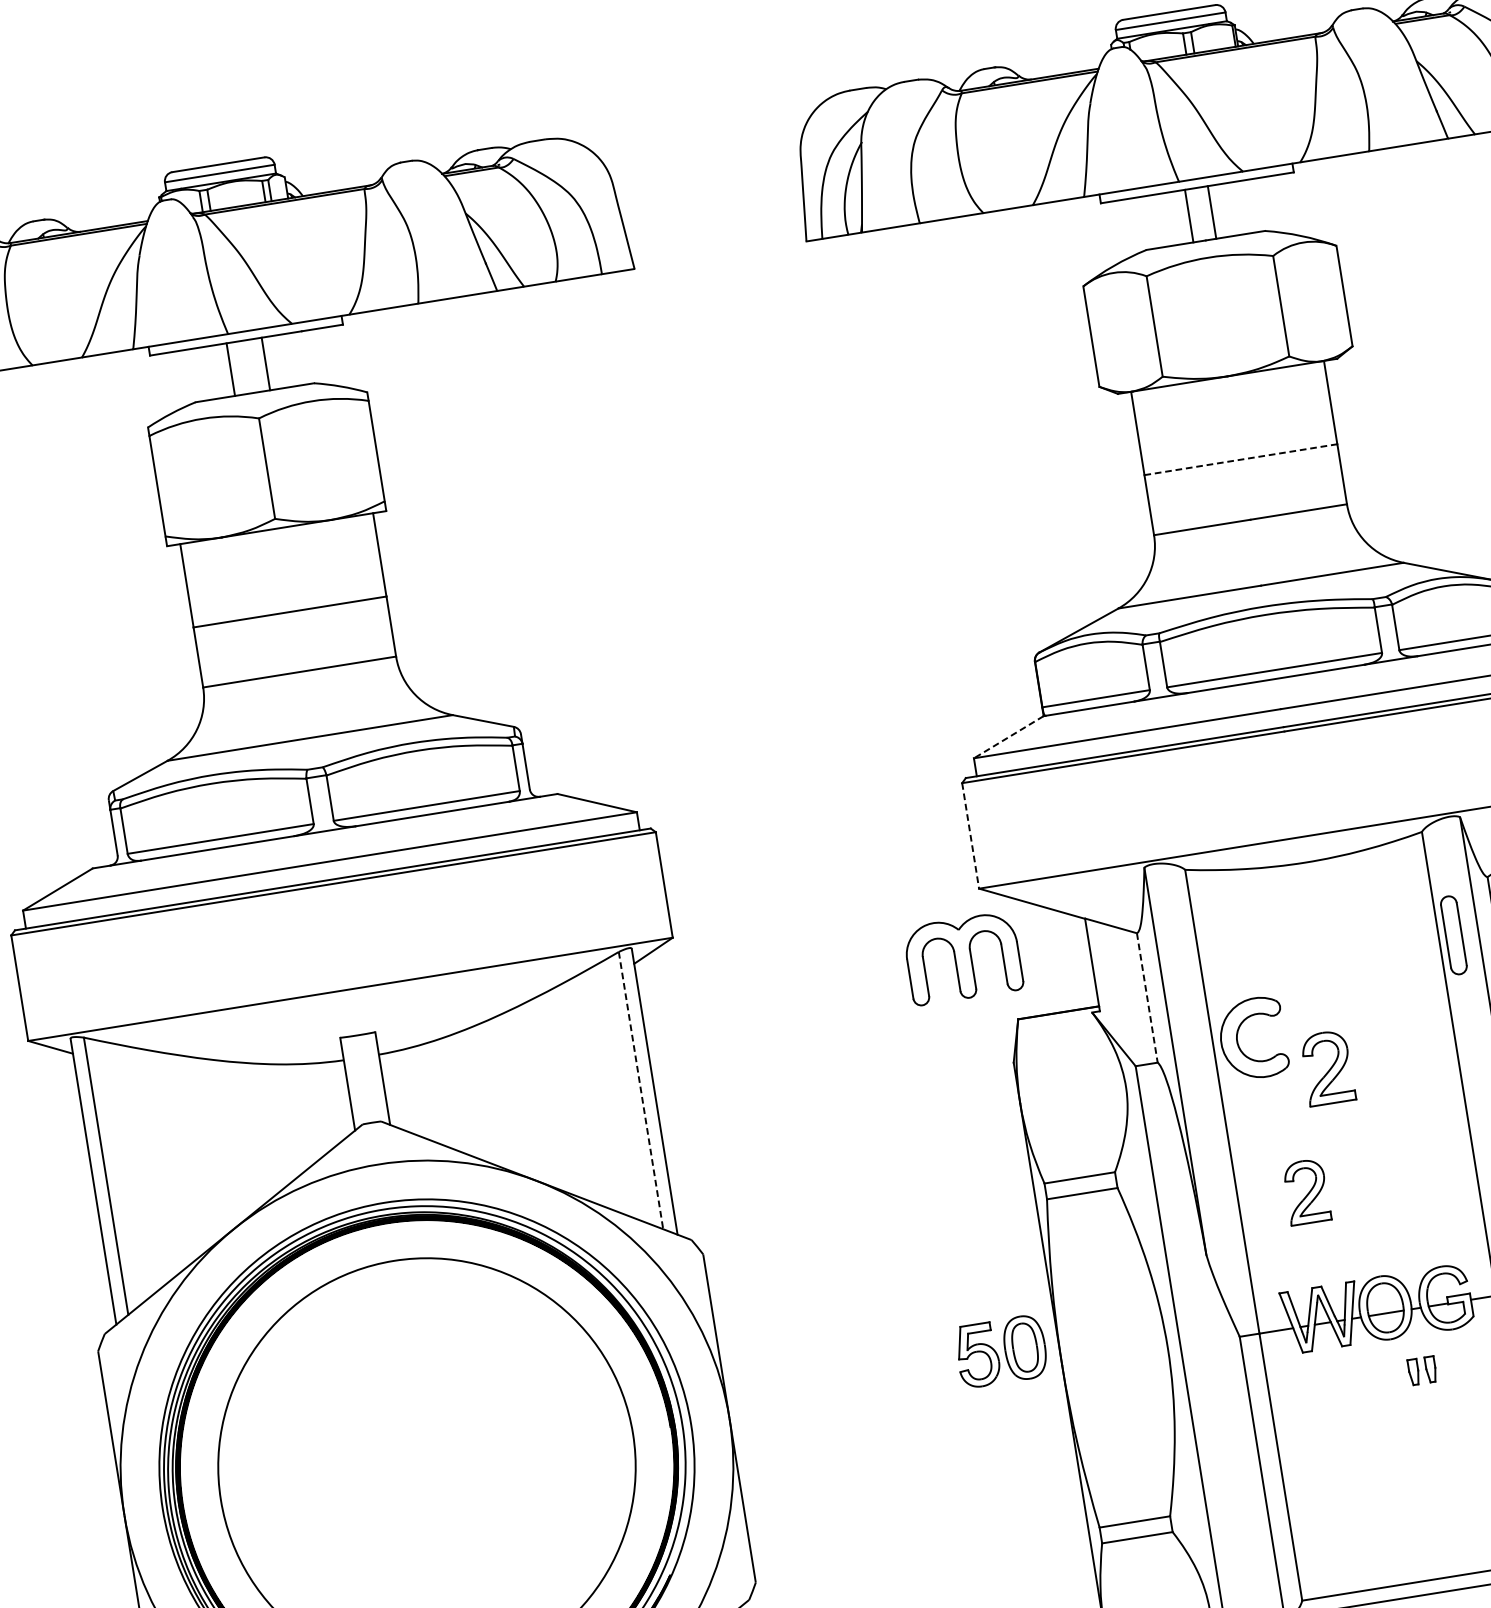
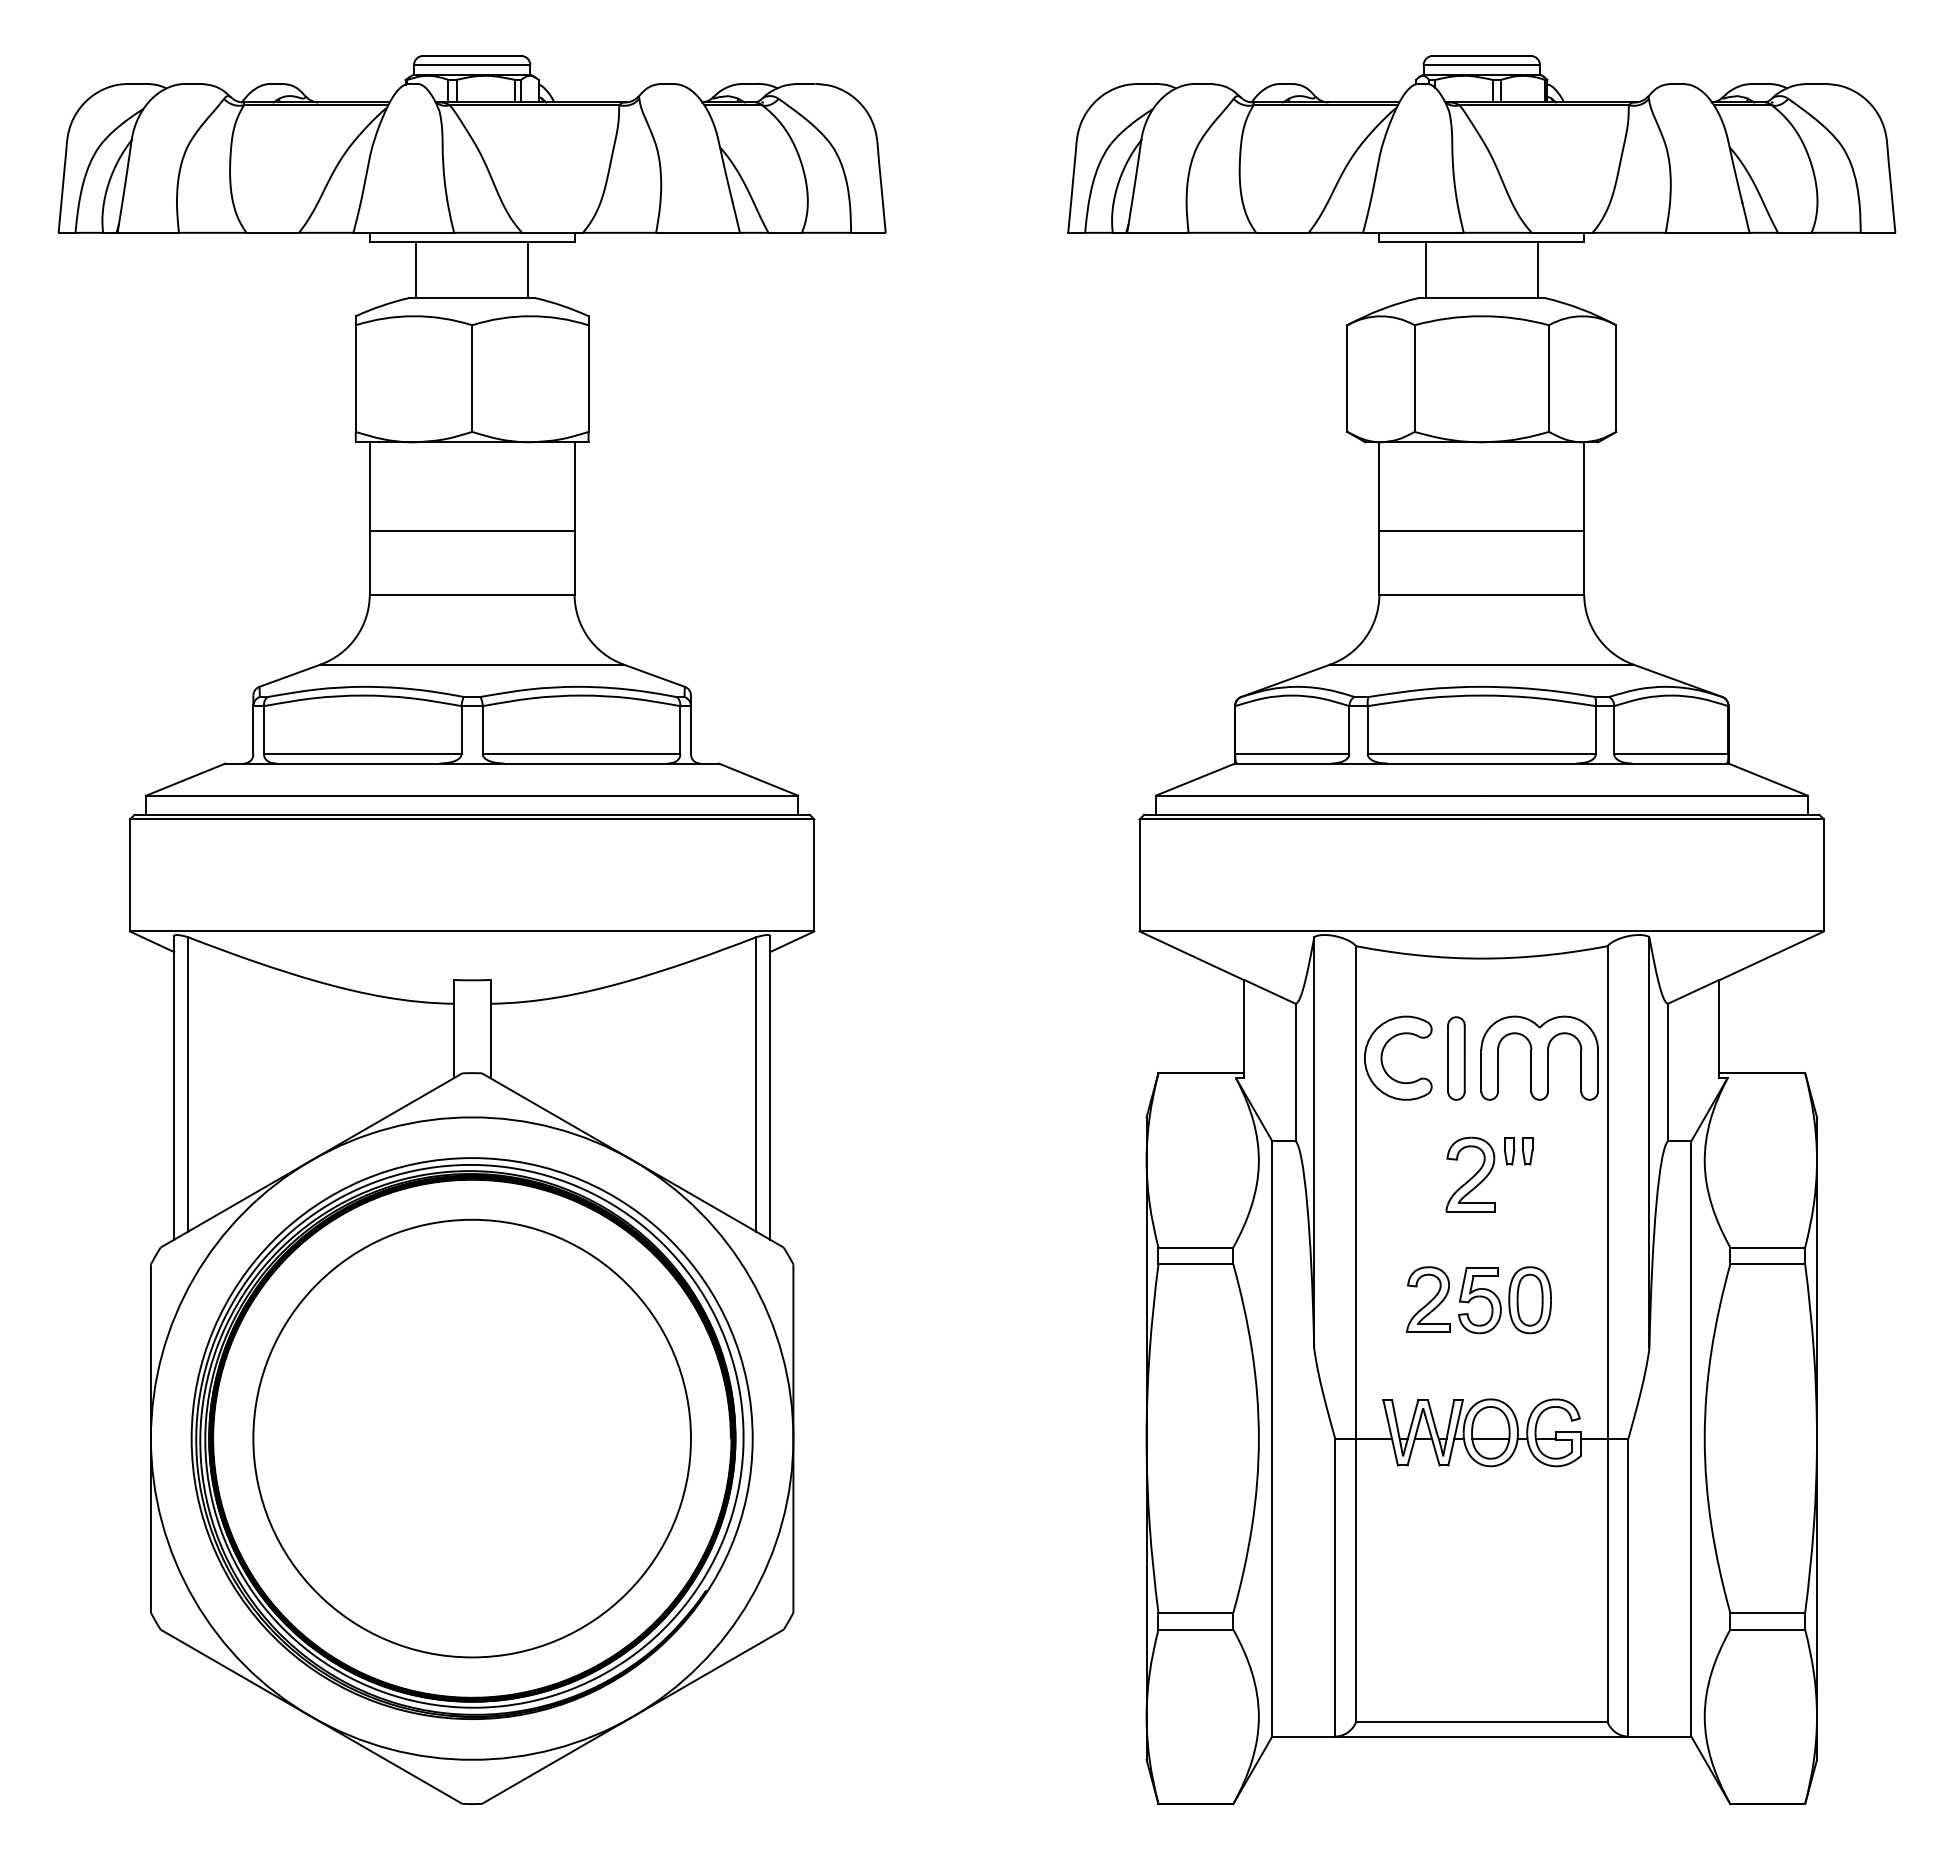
line: (1211, 212) -> (1425, 270), moved
line: (1189, 216) -> (1537, 270), moved
line: (266, 364) -> (416, 270), moved
line: (231, 369) -> (528, 270), moved
line: (1241, 459) -> (1482, 530), dashed -> solid
line: (1008, 737) -> (1195, 779), dashed -> solid
line: (970, 835) -> (1139, 875), dashed -> solid
part: (1453, 935) -> (1456, 1058), moved
part: (963, 957) -> (1539, 1057), moved
line: (1147, 997) -> (1295, 1072), dashed -> solid
part: (1238, 1035) -> (1383, 1052), moved
line: (641, 1090) -> (756, 1084), dashed -> solid
part: (1000, 1351) -> (1504, 1300), moved
part: (1422, 1371) -> (1518, 1151), moved

